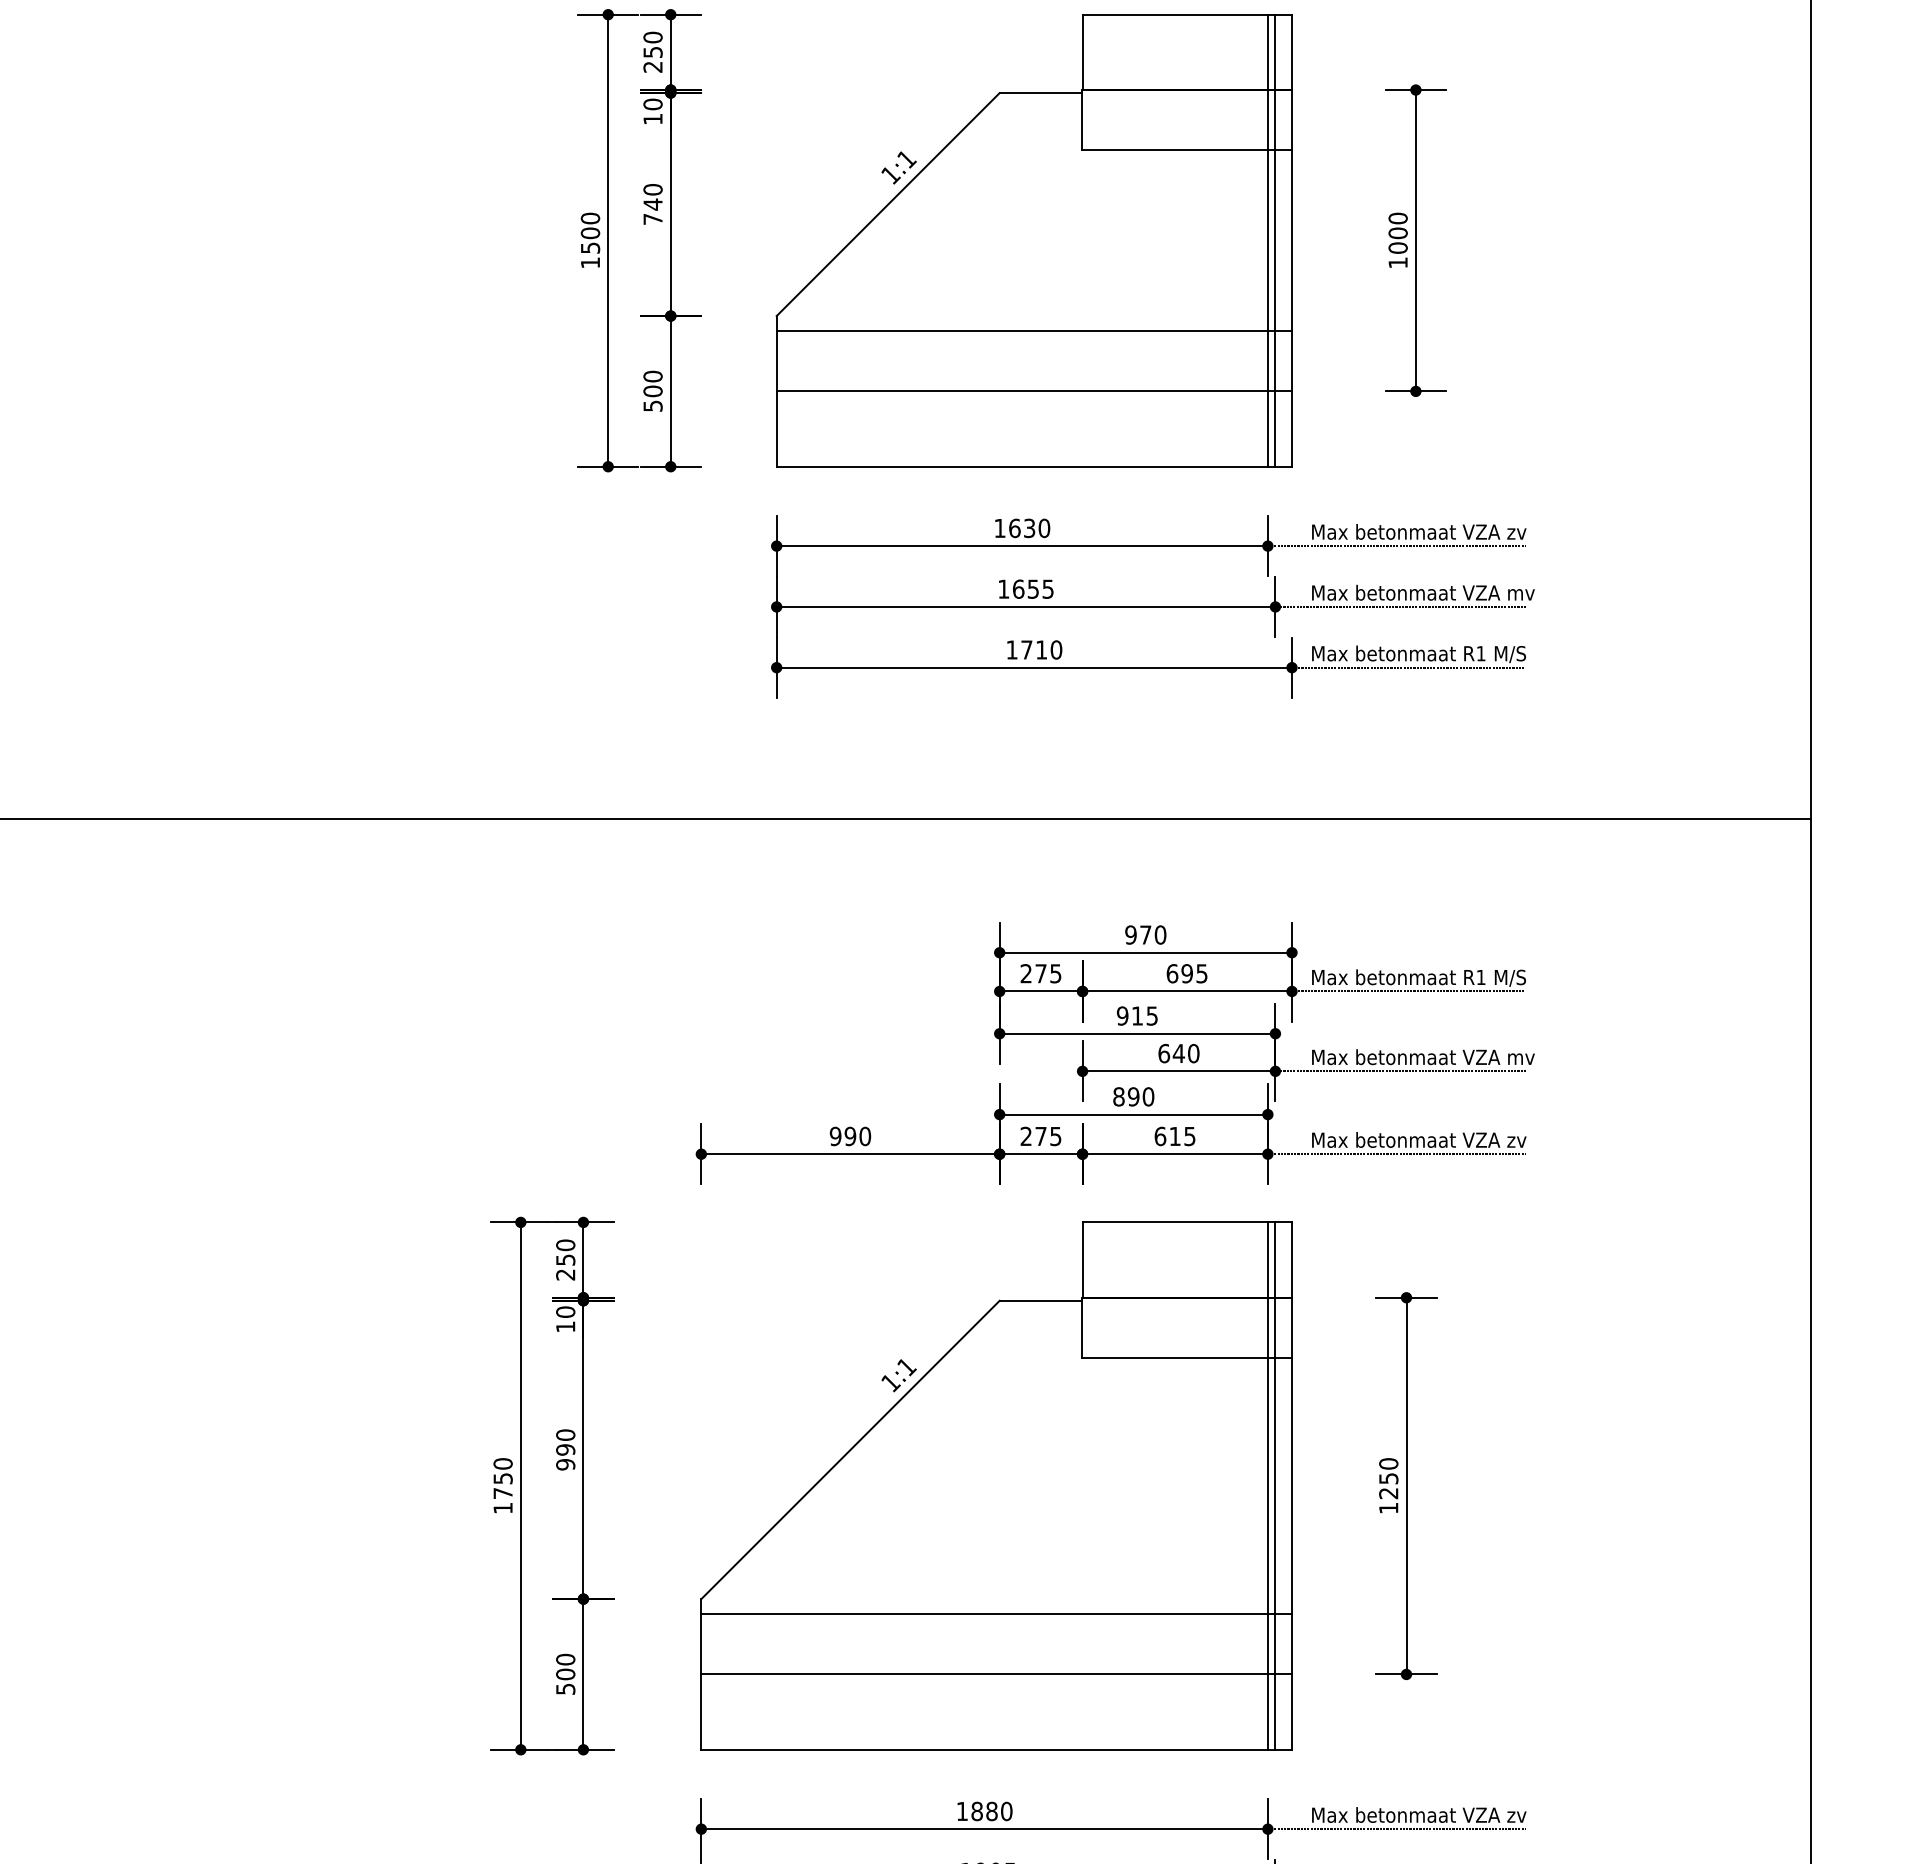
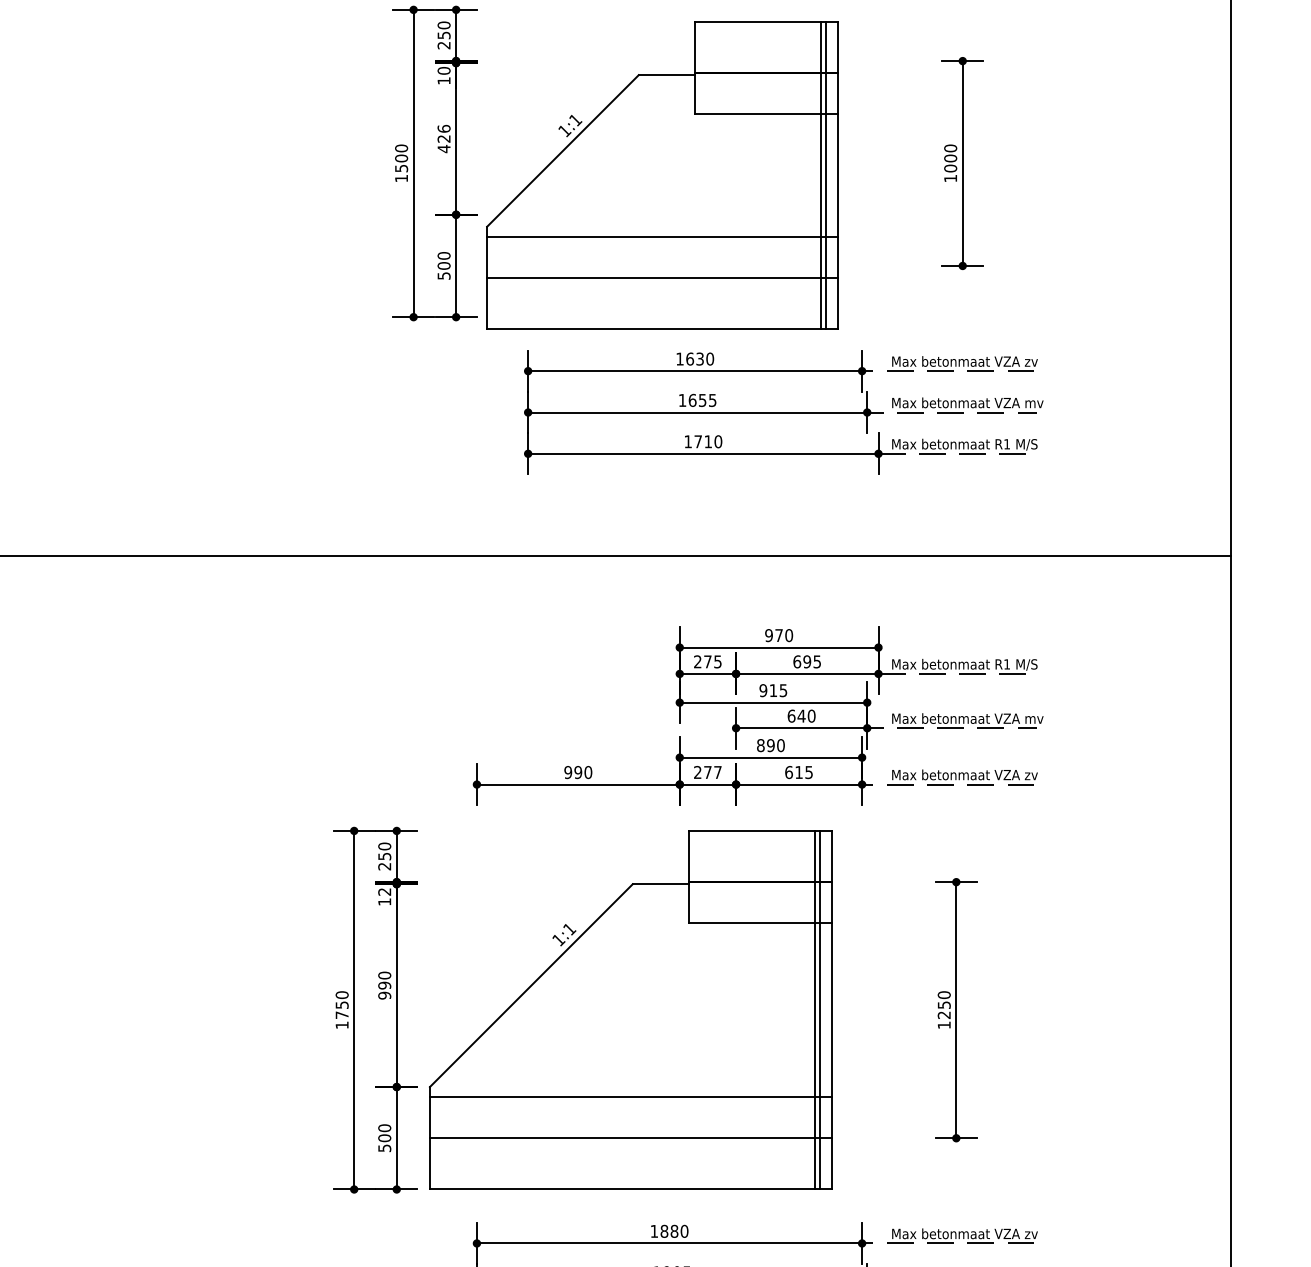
text: (652, 203) -> (443, 138), 740 -> 426
part: (1034, 240) -> (662, 175), moved
text: (1055, 1136) -> (717, 772), 275 -> 277
text: (565, 1311) -> (384, 891), 10 -> 12
part: (996, 1485) -> (630, 1009), moved

